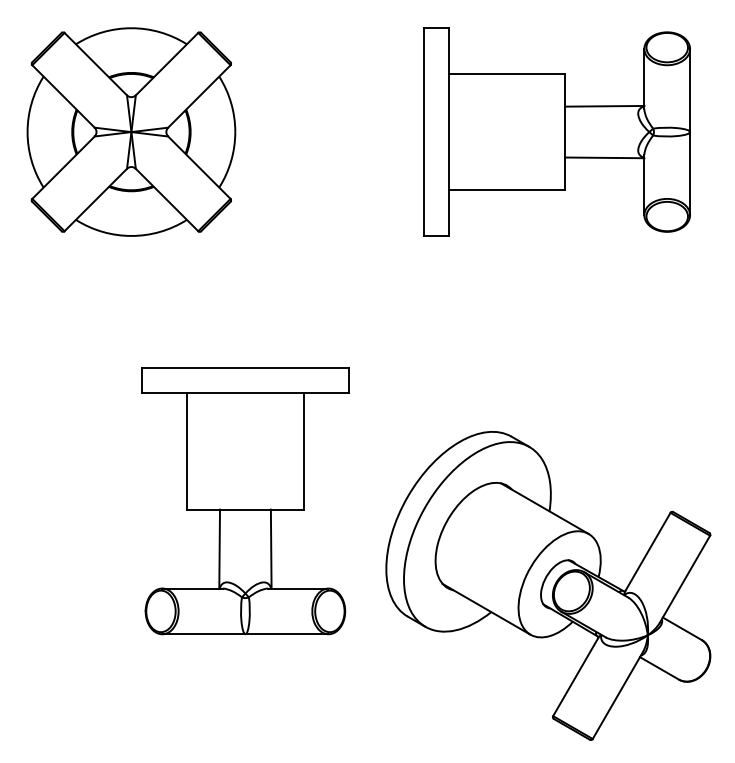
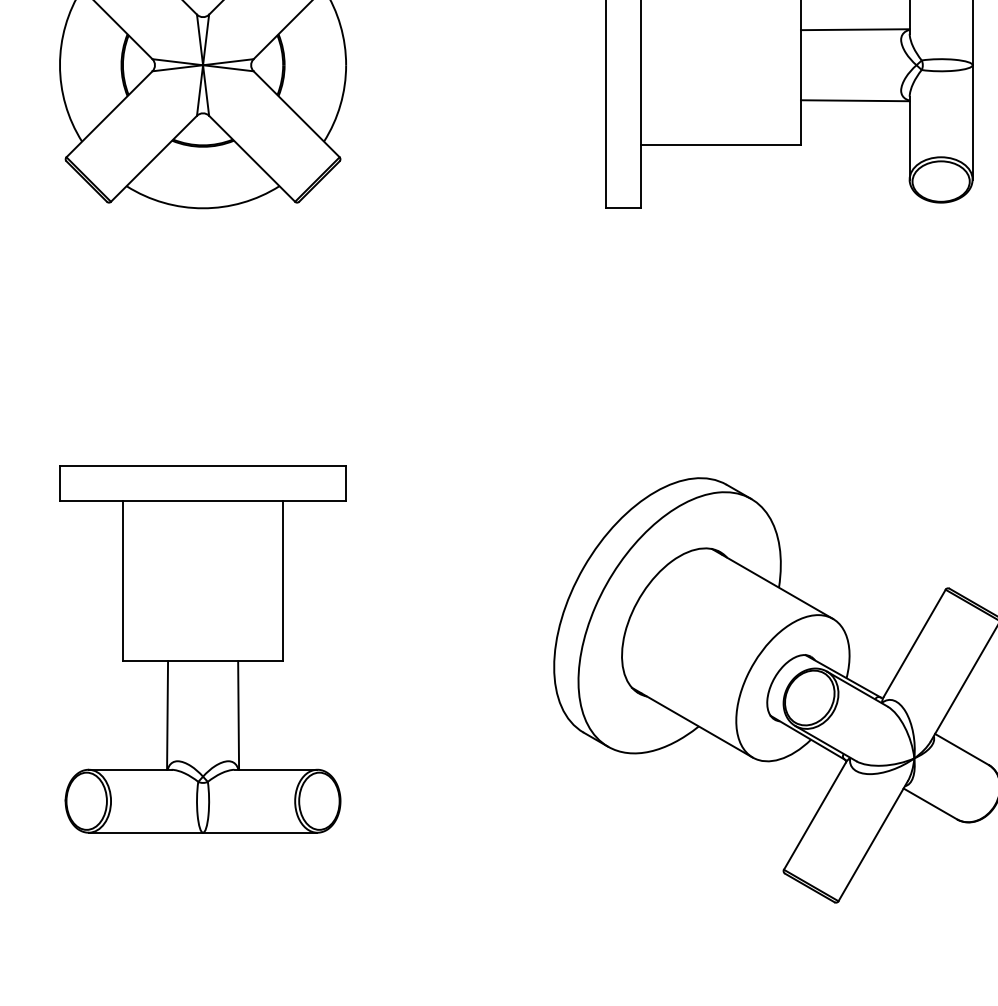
part: (245, 501) -> (203, 649), moved

